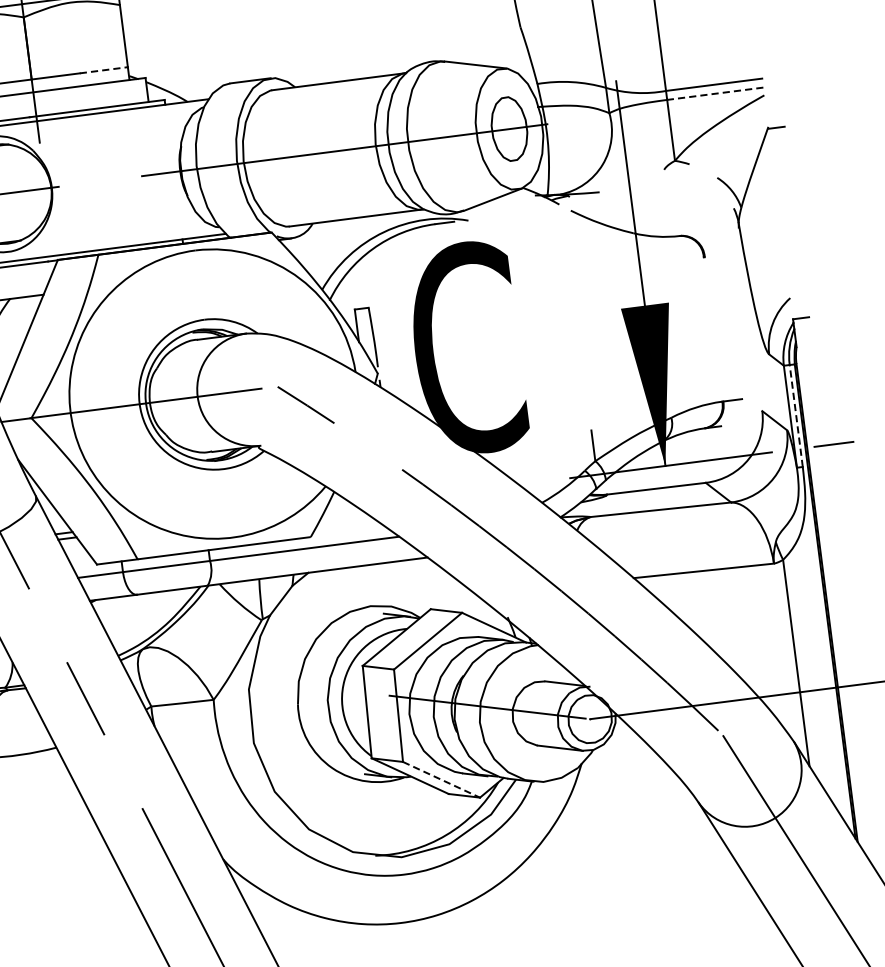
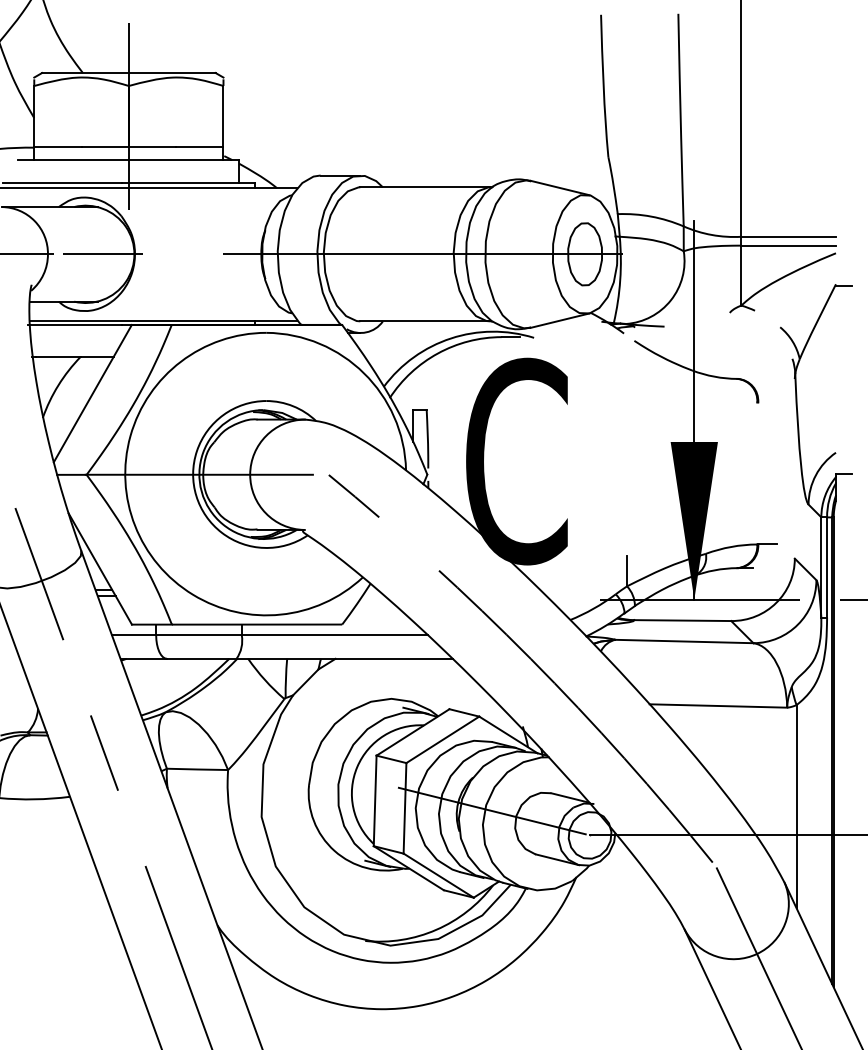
line: (103, 70) -> (199, 147), dashed -> solid
line: (715, 93) -> (788, 245), dashed -> solid
line: (796, 415) -> (827, 567), dashed -> solid
line: (442, 779) -> (439, 875), dashed -> solid

